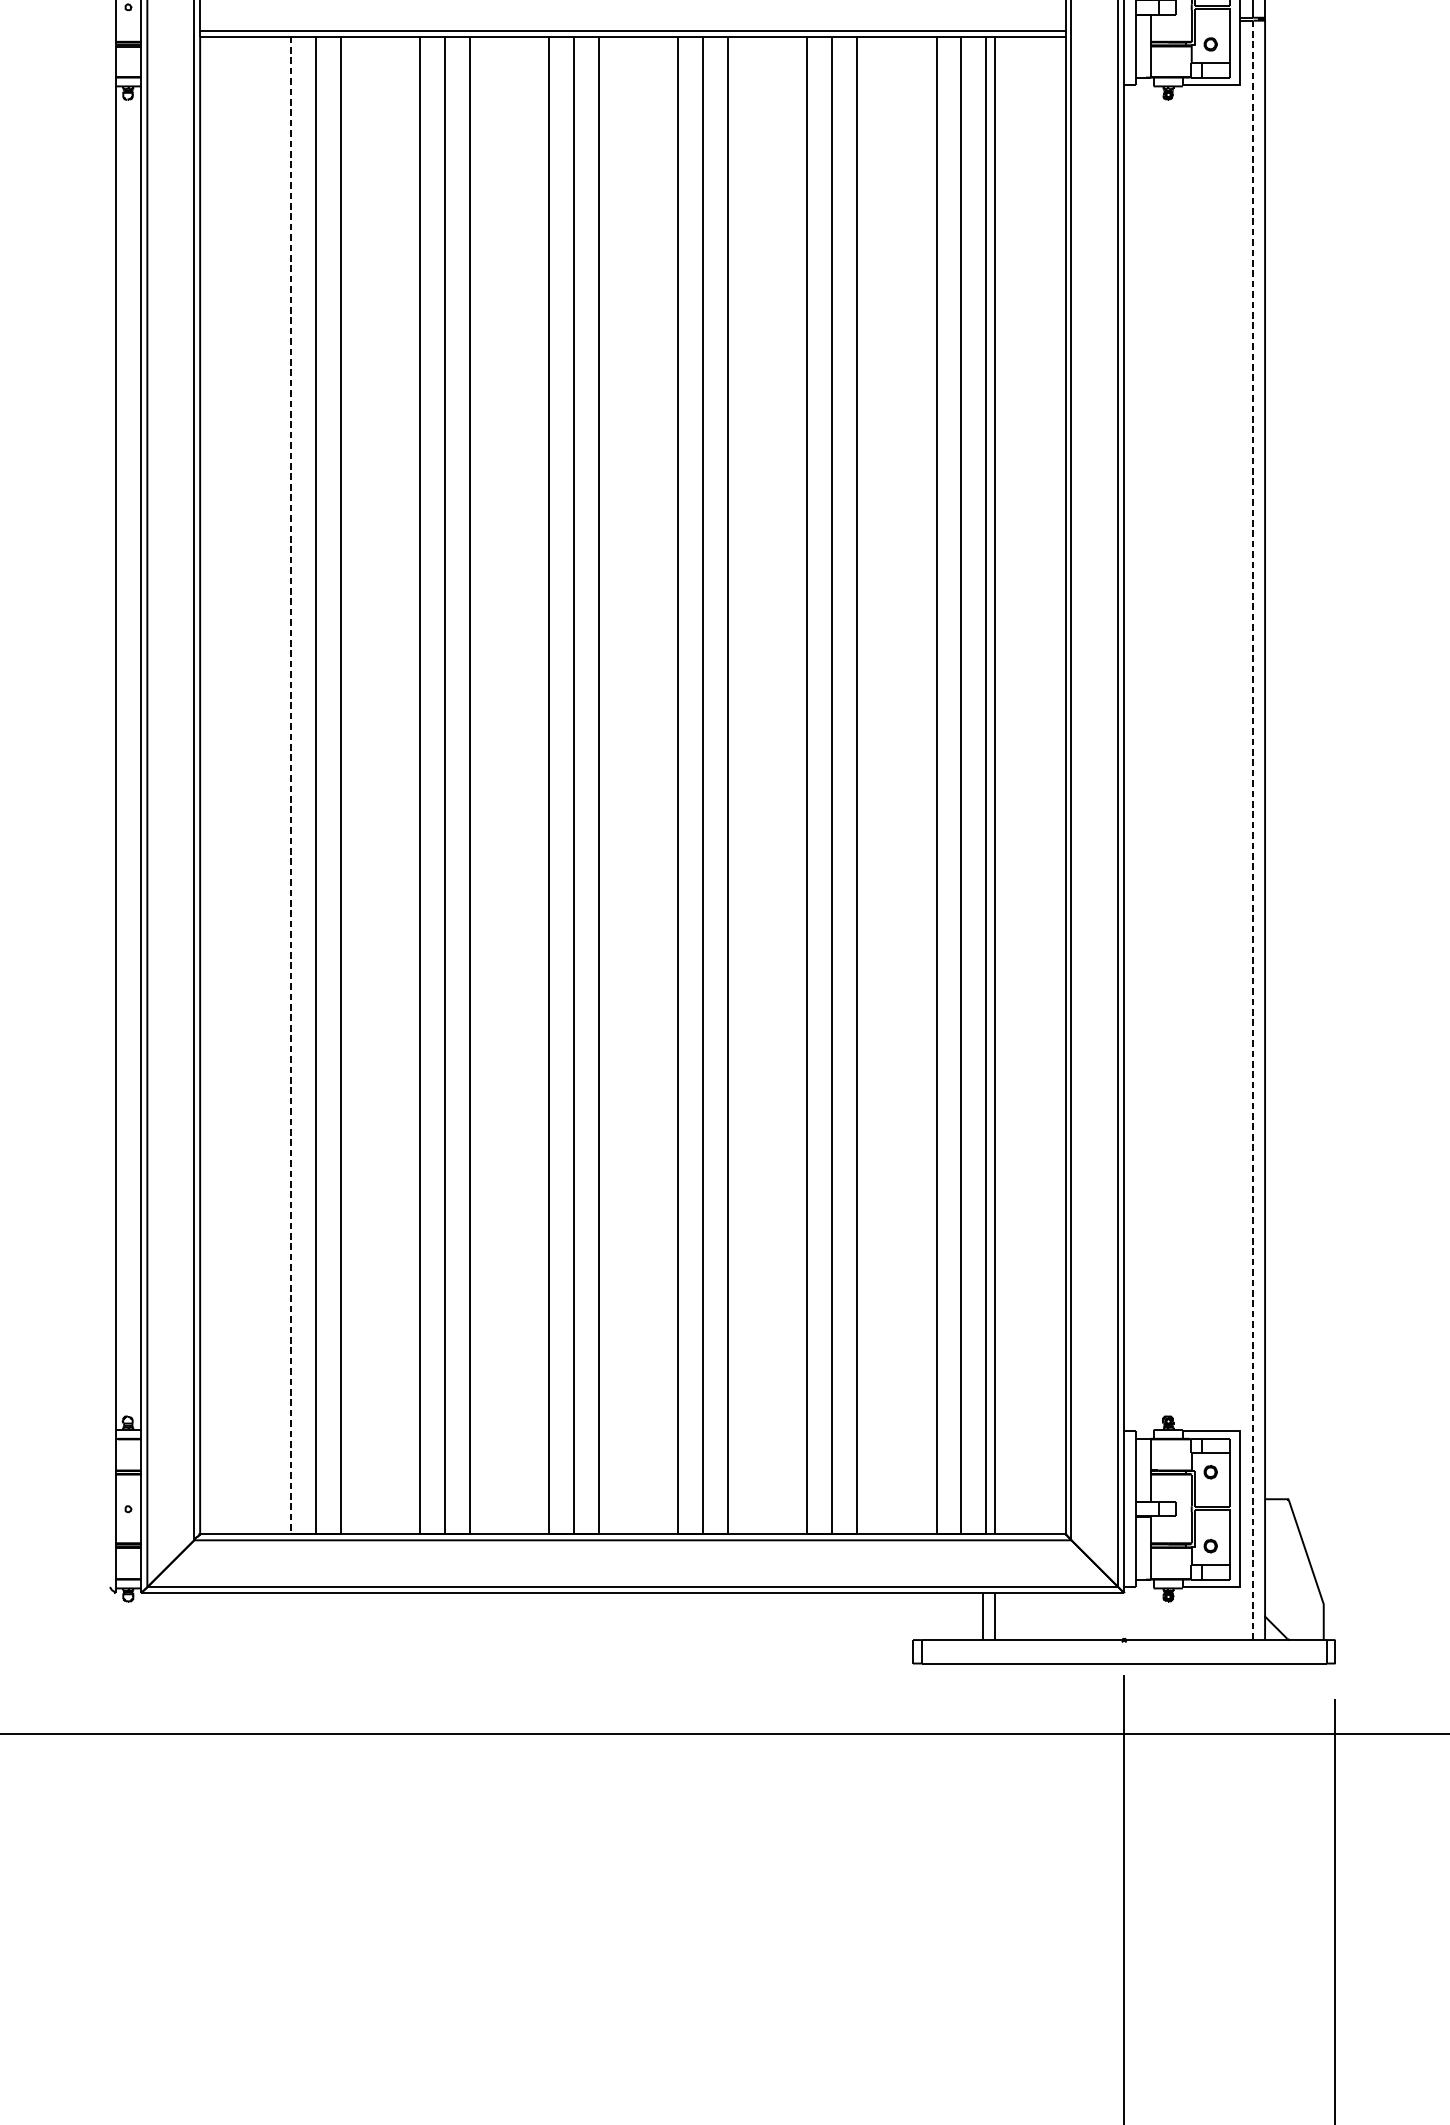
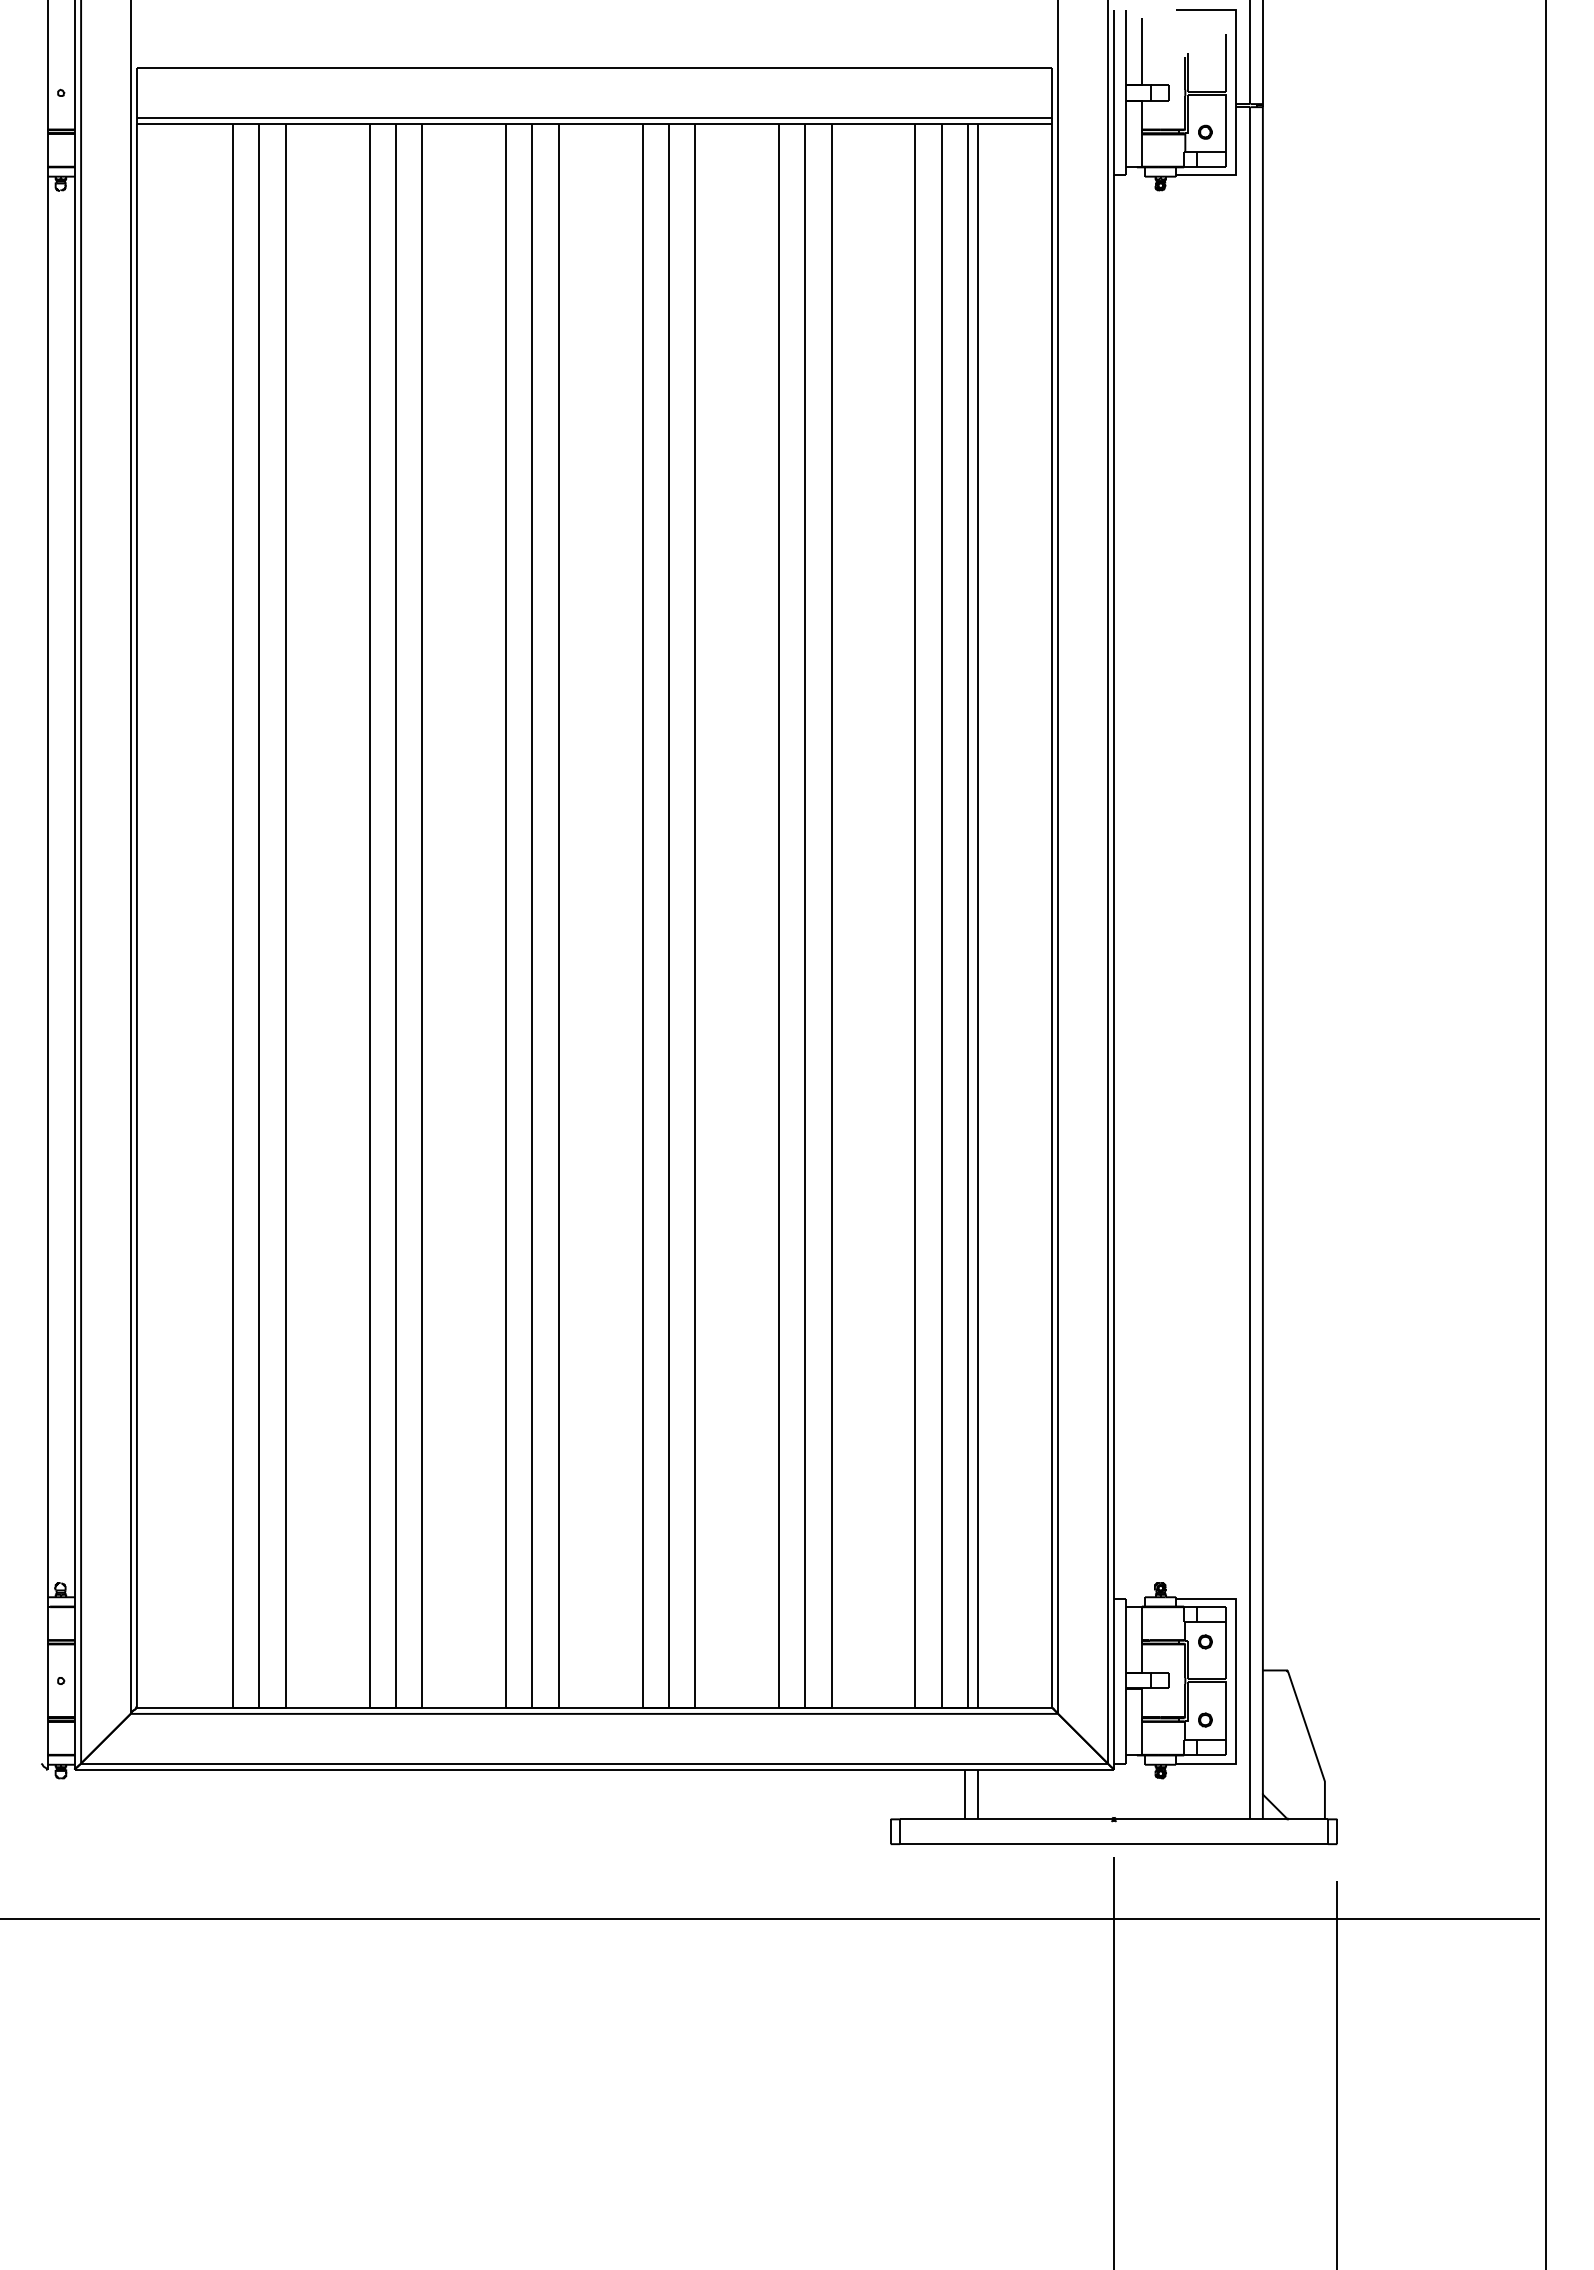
line: (291, 785) -> (233, 915), dashed -> solid
line: (1253, 830) -> (1250, 963), dashed -> solid

